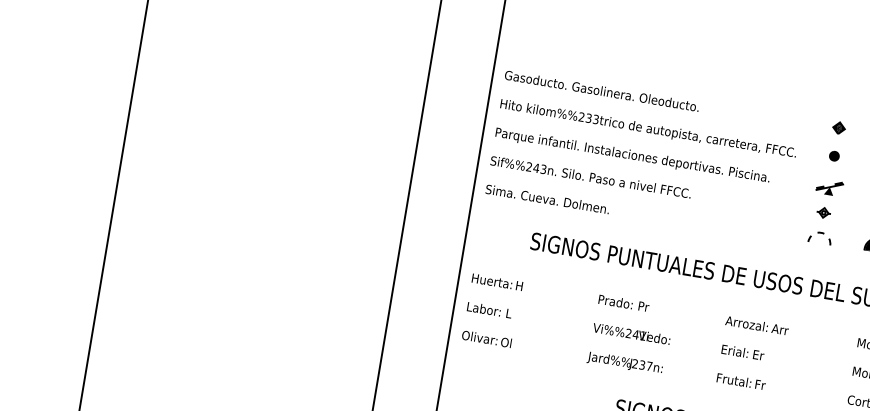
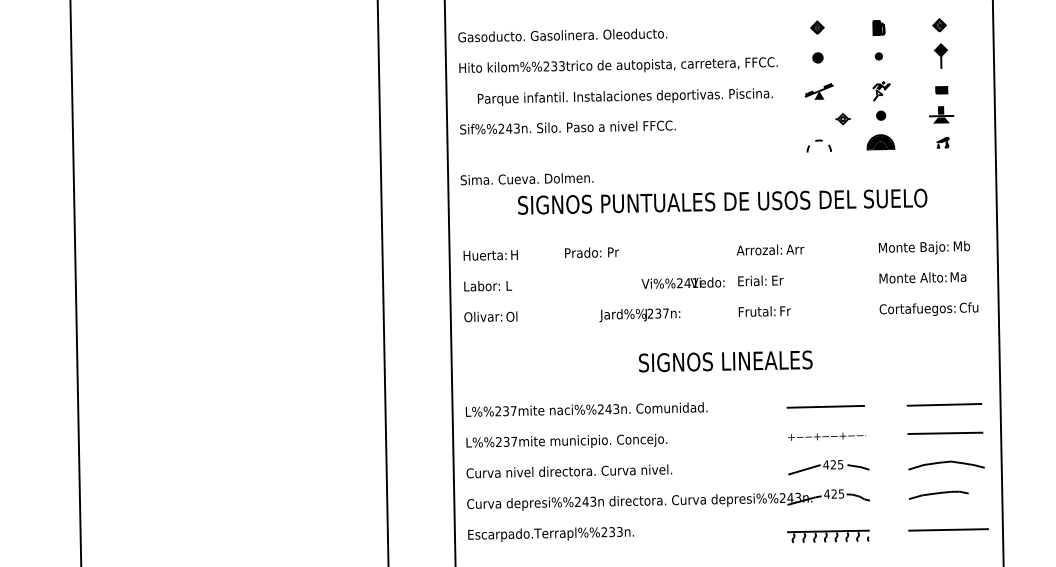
text: (632, 155) -> (624, 96), moved
text: (547, 199) -> (526, 179), moved
part: (823, 213) -> (842, 119), moved
text: (624, 303) -> (592, 252), moved
text: (631, 333) -> (682, 282), moved

